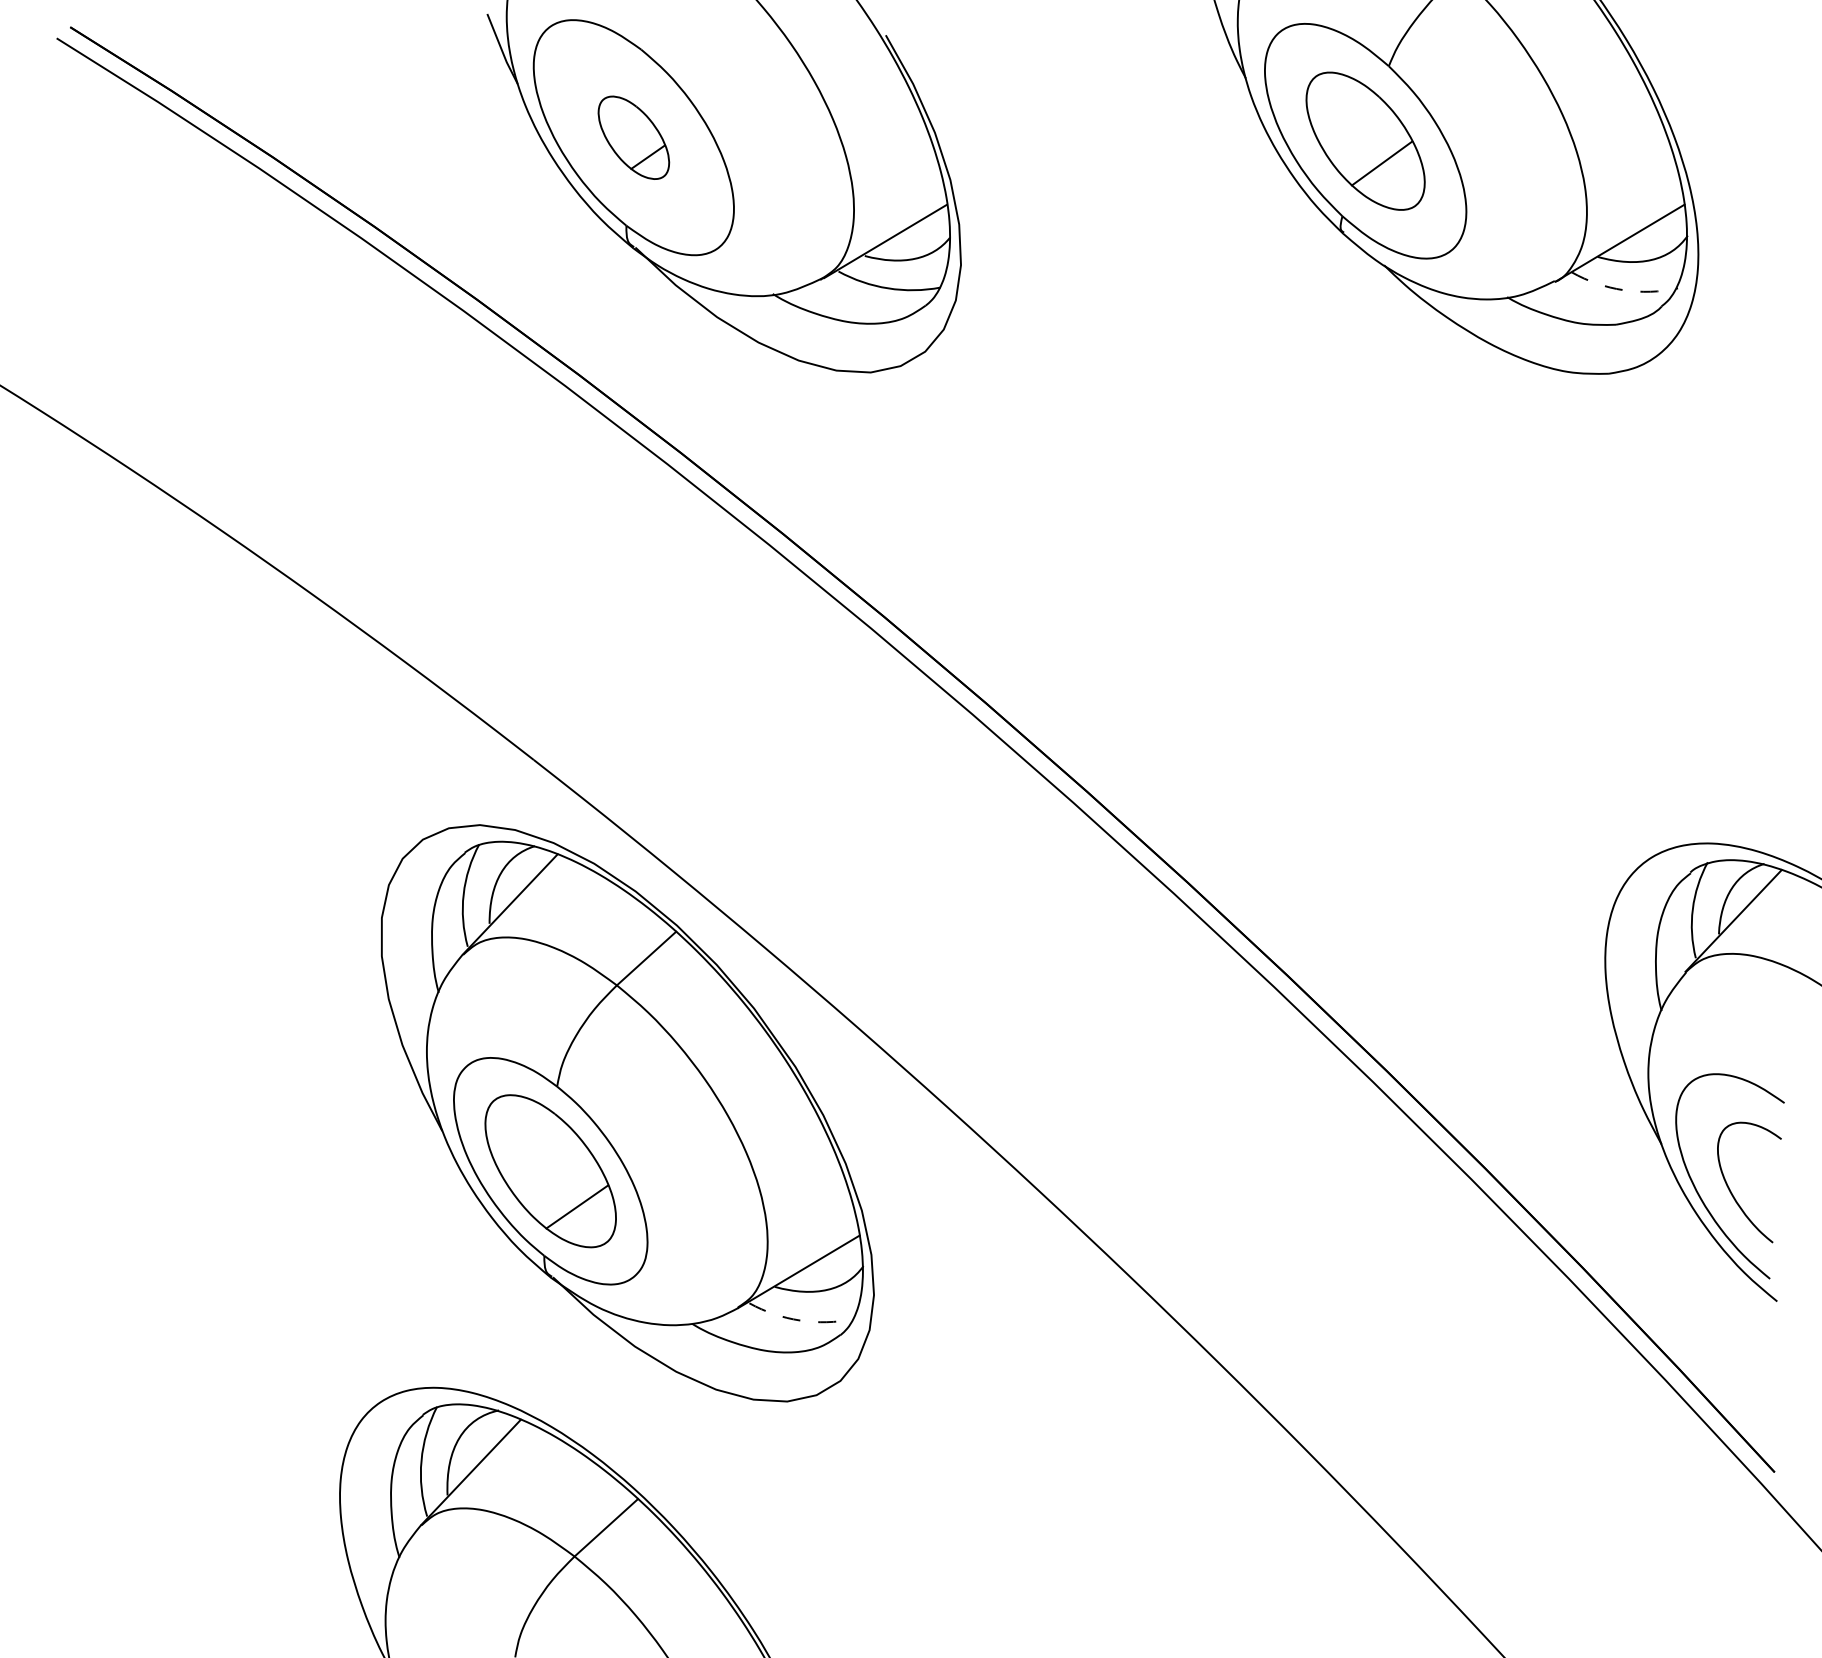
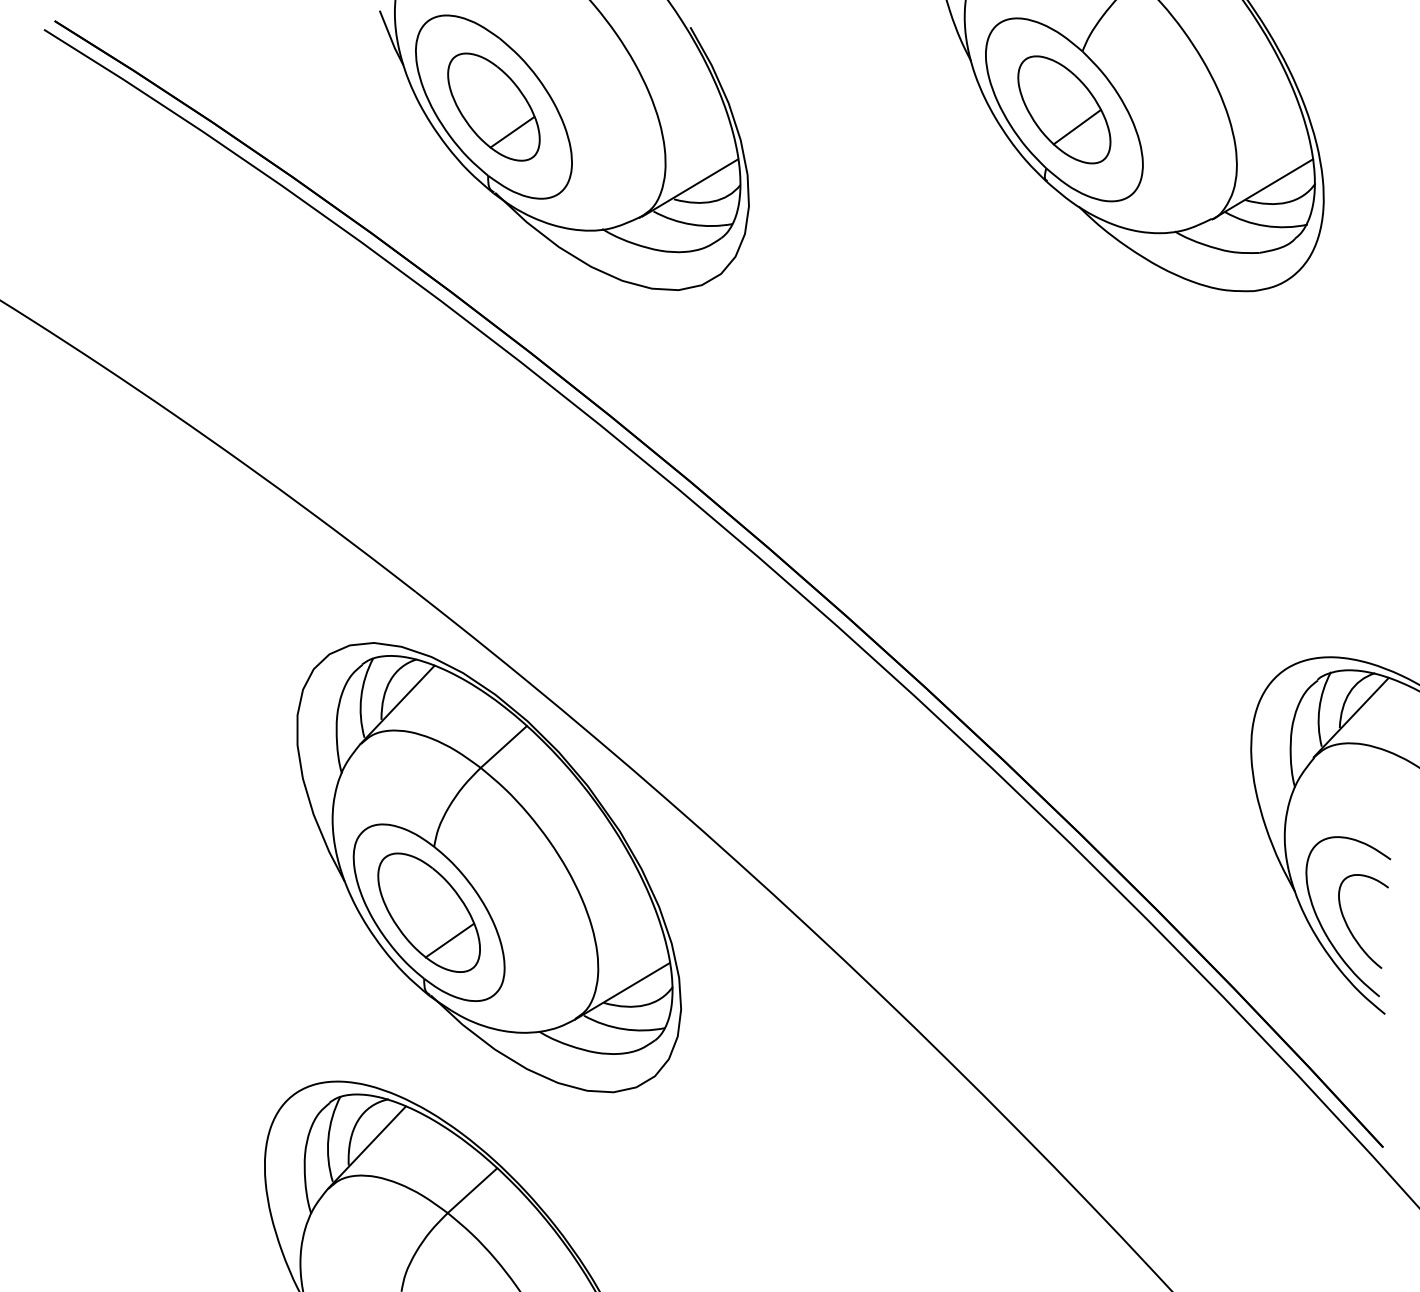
part: (633, 137) -> (493, 106), size x1.67
arc: (1623, 290) -> (1265, 226), dashed -> solid
arc: (800, 1320) -> (623, 1029), dashed -> solid

